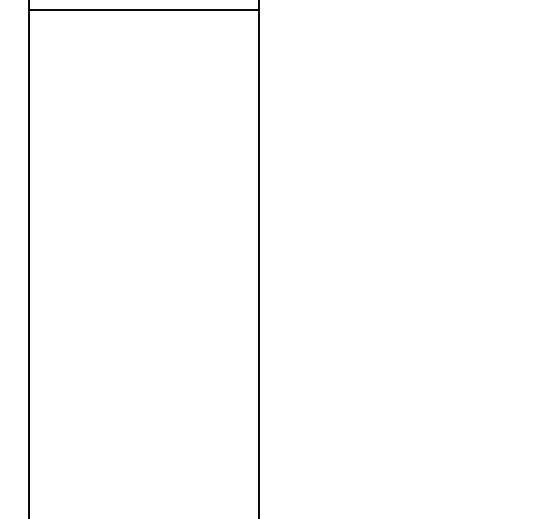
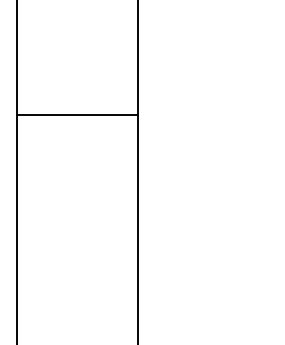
line: (144, 9) -> (77, 114), moved

